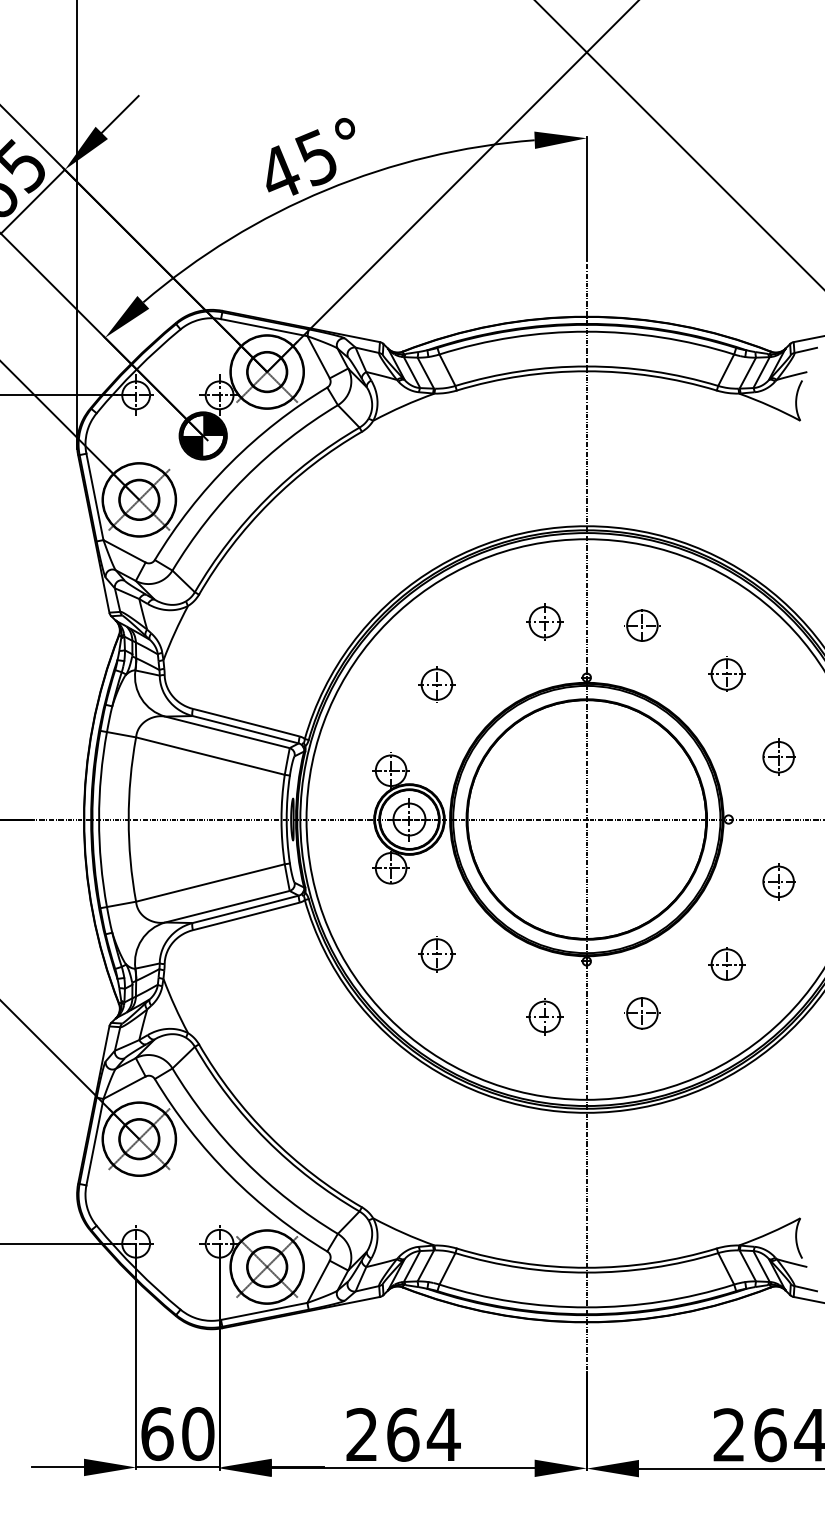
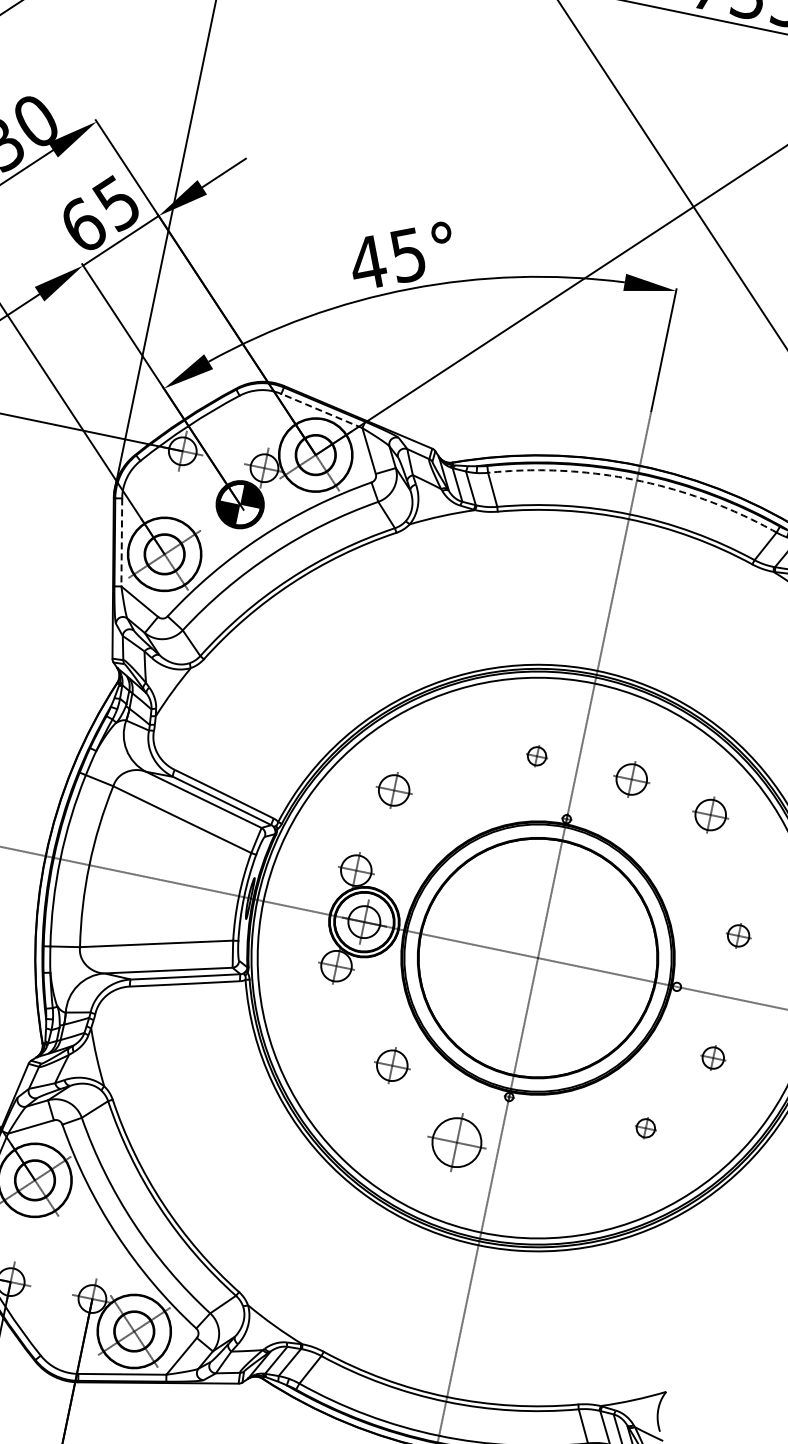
line: (263, 327) -> (321, 410), solid -> dashed
arc: (586, 331) -> (636, 480), solid -> dashed
line: (95, 497) -> (122, 543), solid -> dashed
part: (544, 621) -> (536, 755), size x0.6
part: (726, 673) -> (710, 814), moved
part: (436, 684) -> (393, 790), moved
part: (778, 756) -> (738, 935), size x0.7
part: (778, 881) -> (713, 1057), size x0.7
part: (436, 954) -> (391, 1065), moved
part: (726, 963) -> (645, 1127), size x0.6
part: (642, 1013) -> (553, 1159), removed
part: (544, 1016) -> (456, 1142), size x1.6

